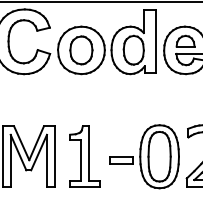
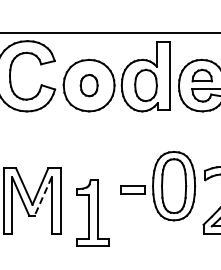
part: (81, 50) -> (89, 85), size x0.7
line: (38, 153) -> (42, 197), solid -> dashed
part: (84, 156) -> (92, 212), moved
part: (145, 157) -> (158, 186), moved

